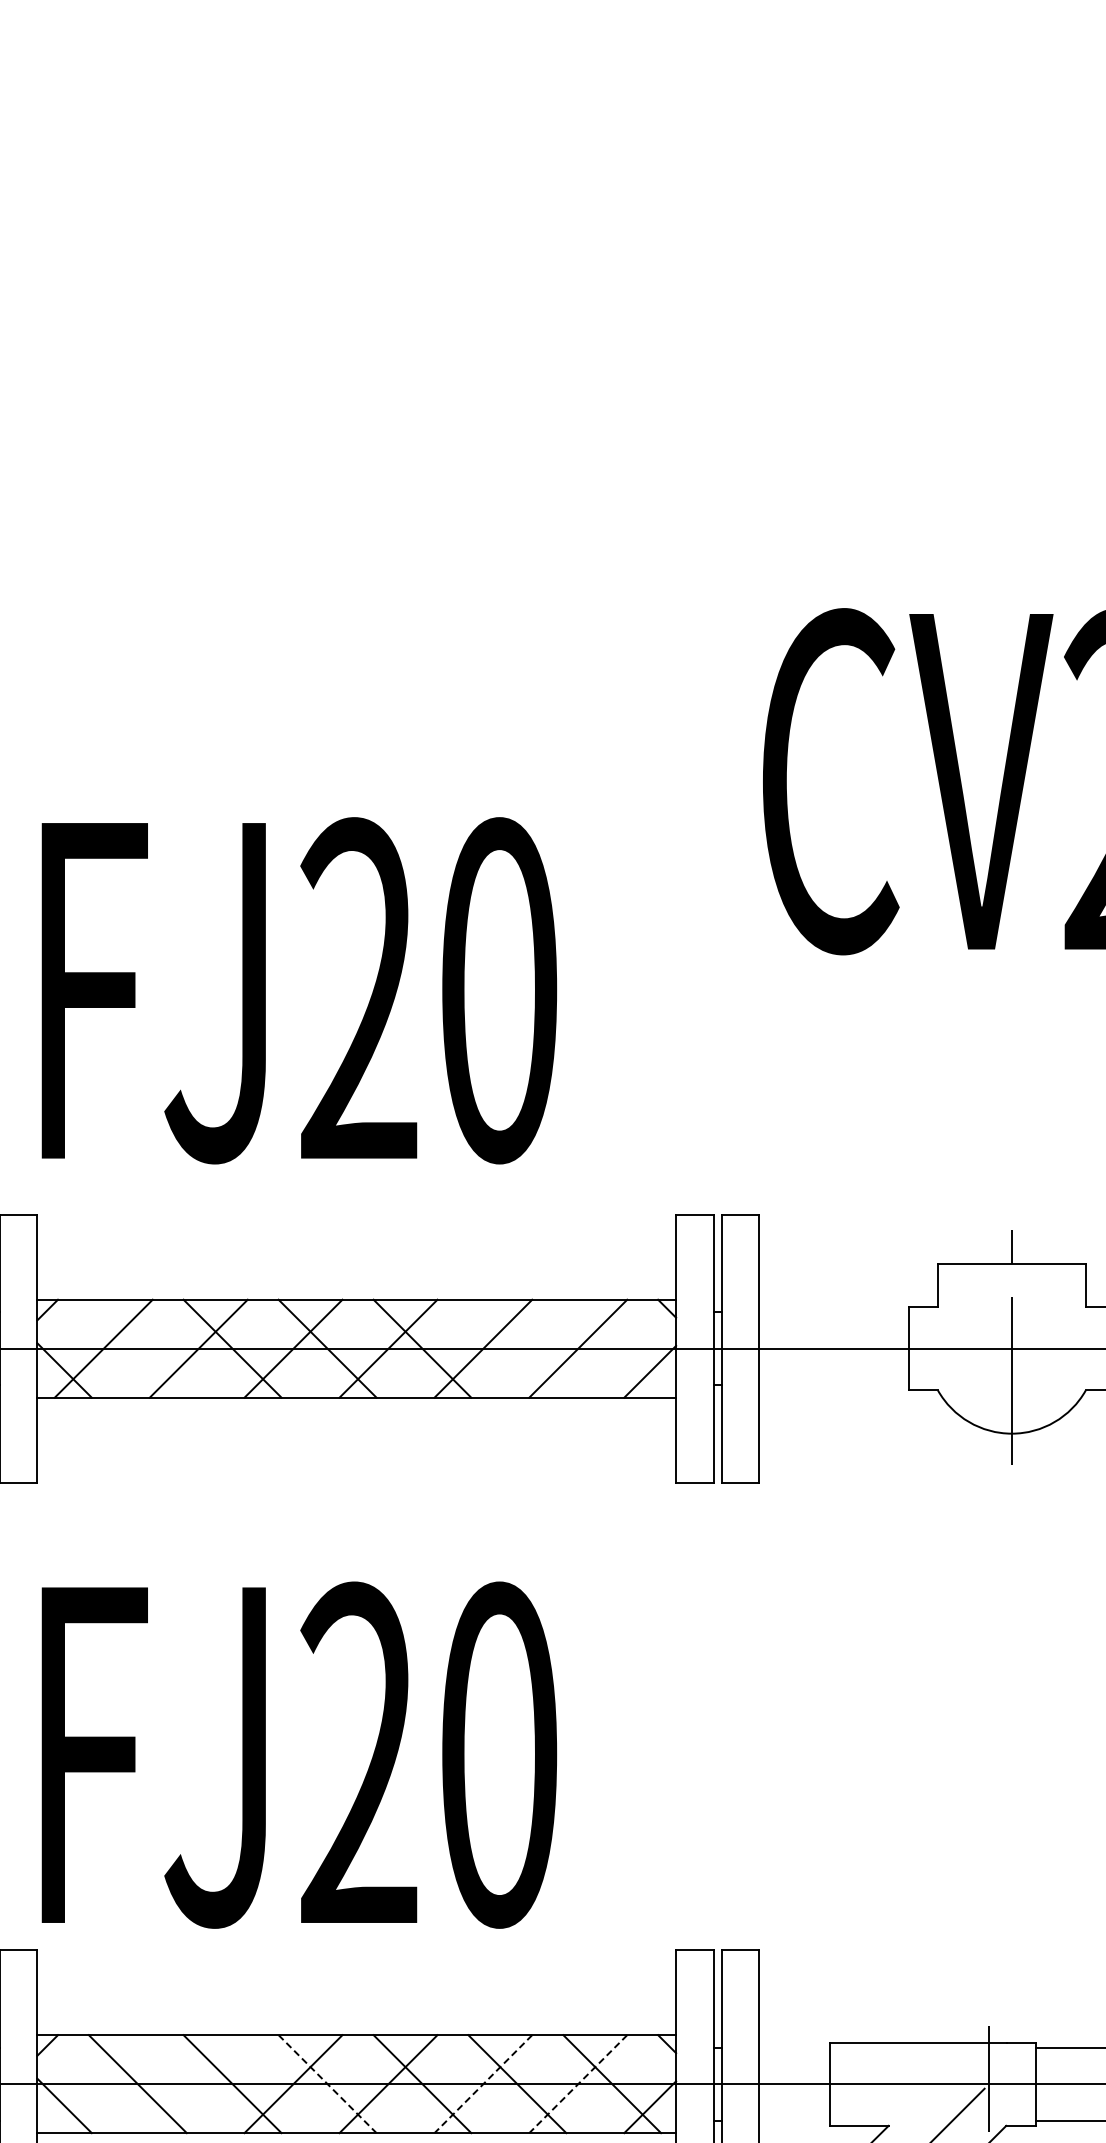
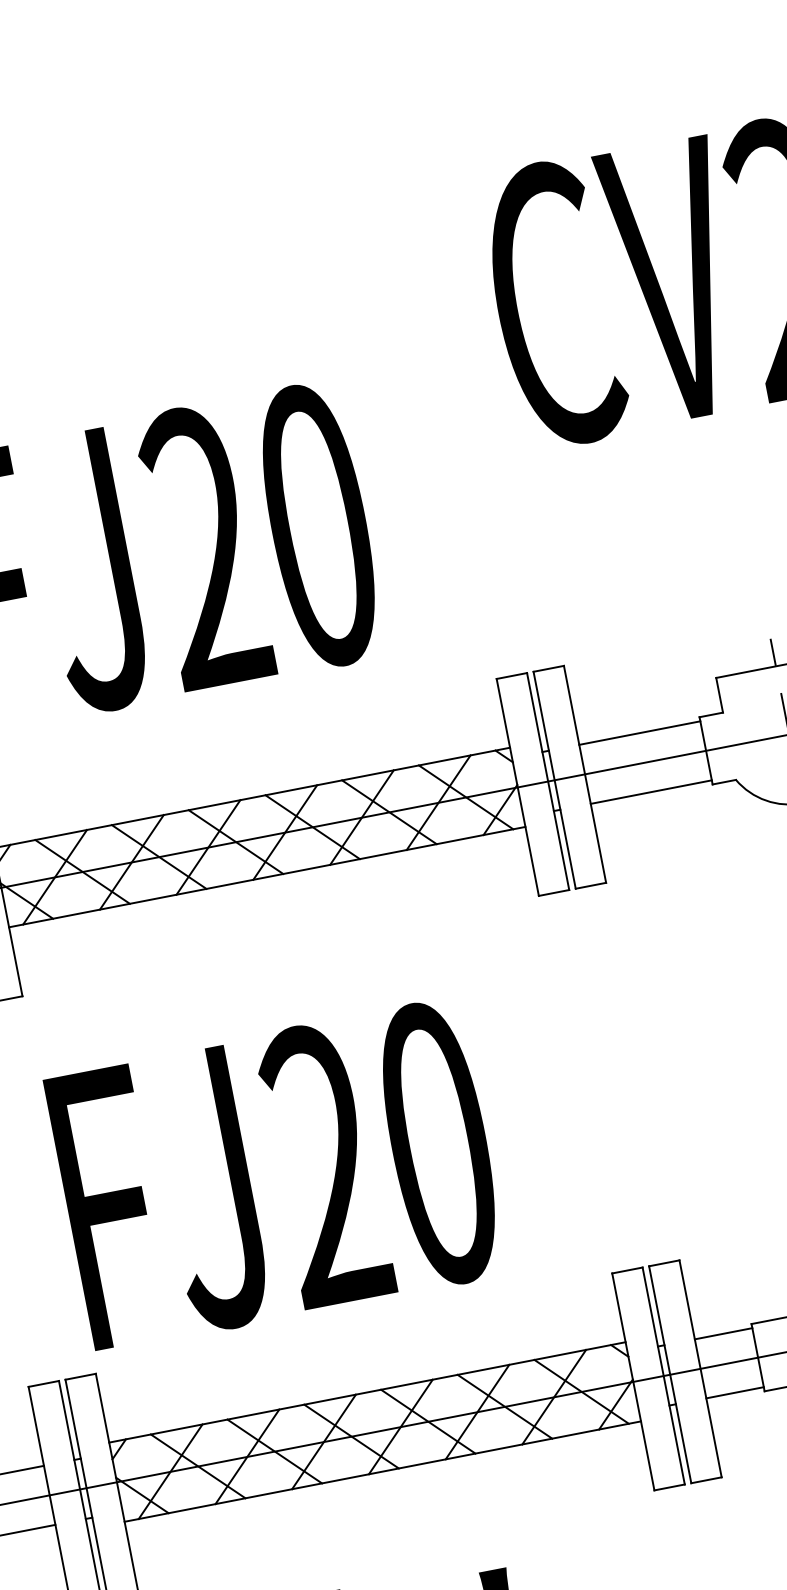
line: (834, 1312) -> (640, 733), added
line: (137, 1348) -> (82, 871), added
line: (517, 1348) -> (389, 812), added
line: (612, 1348) -> (466, 797), added
line: (834, 1385) -> (651, 792), added
line: (794, 2047) -> (723, 1333), added
line: (103, 2084) -> (170, 1472), added
line: (198, 2084) -> (247, 1457), added
line: (327, 2084) -> (351, 1436), dashed -> solid
line: (483, 2084) -> (477, 1412), dashed -> solid
line: (577, 2084) -> (553, 1397), dashed -> solid
line: (794, 2120) -> (734, 1392), added

